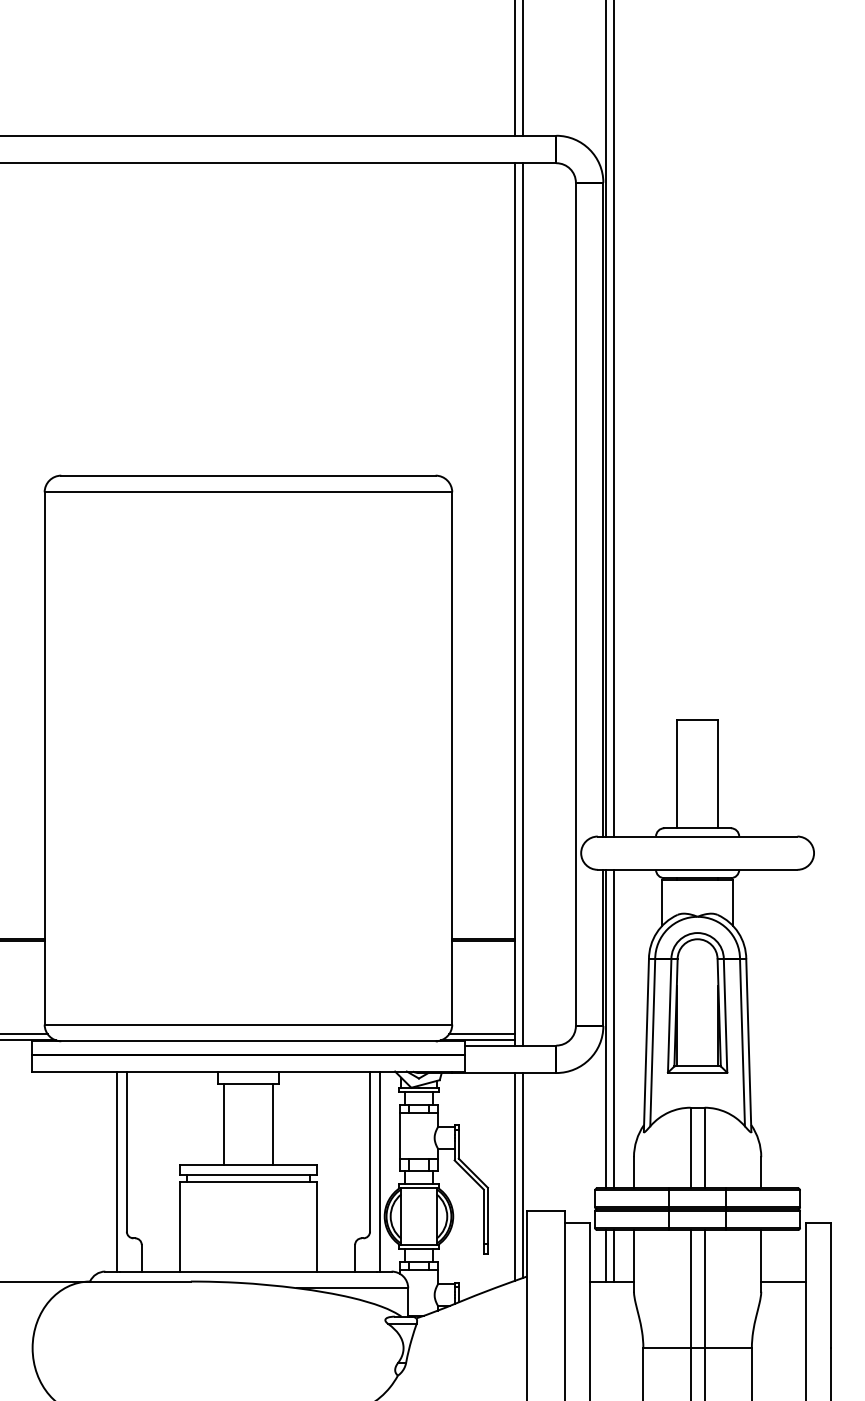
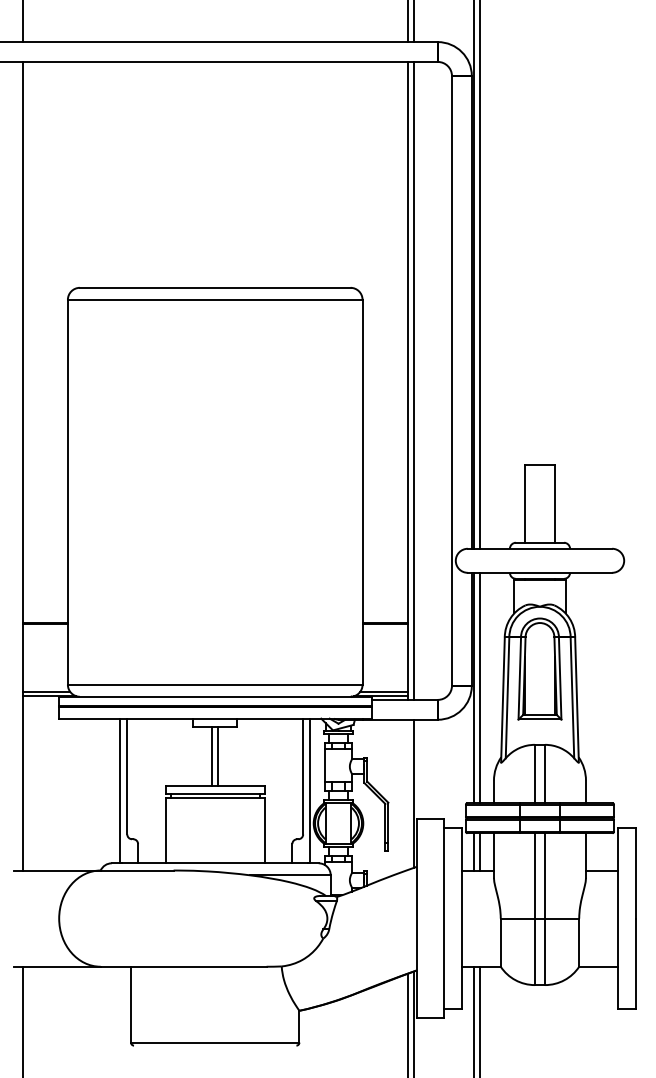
line: (223, 1123) -> (218, 756), moved
line: (273, 1123) -> (212, 756), moved
line: (514, 1176) -> (407, 794), removed

